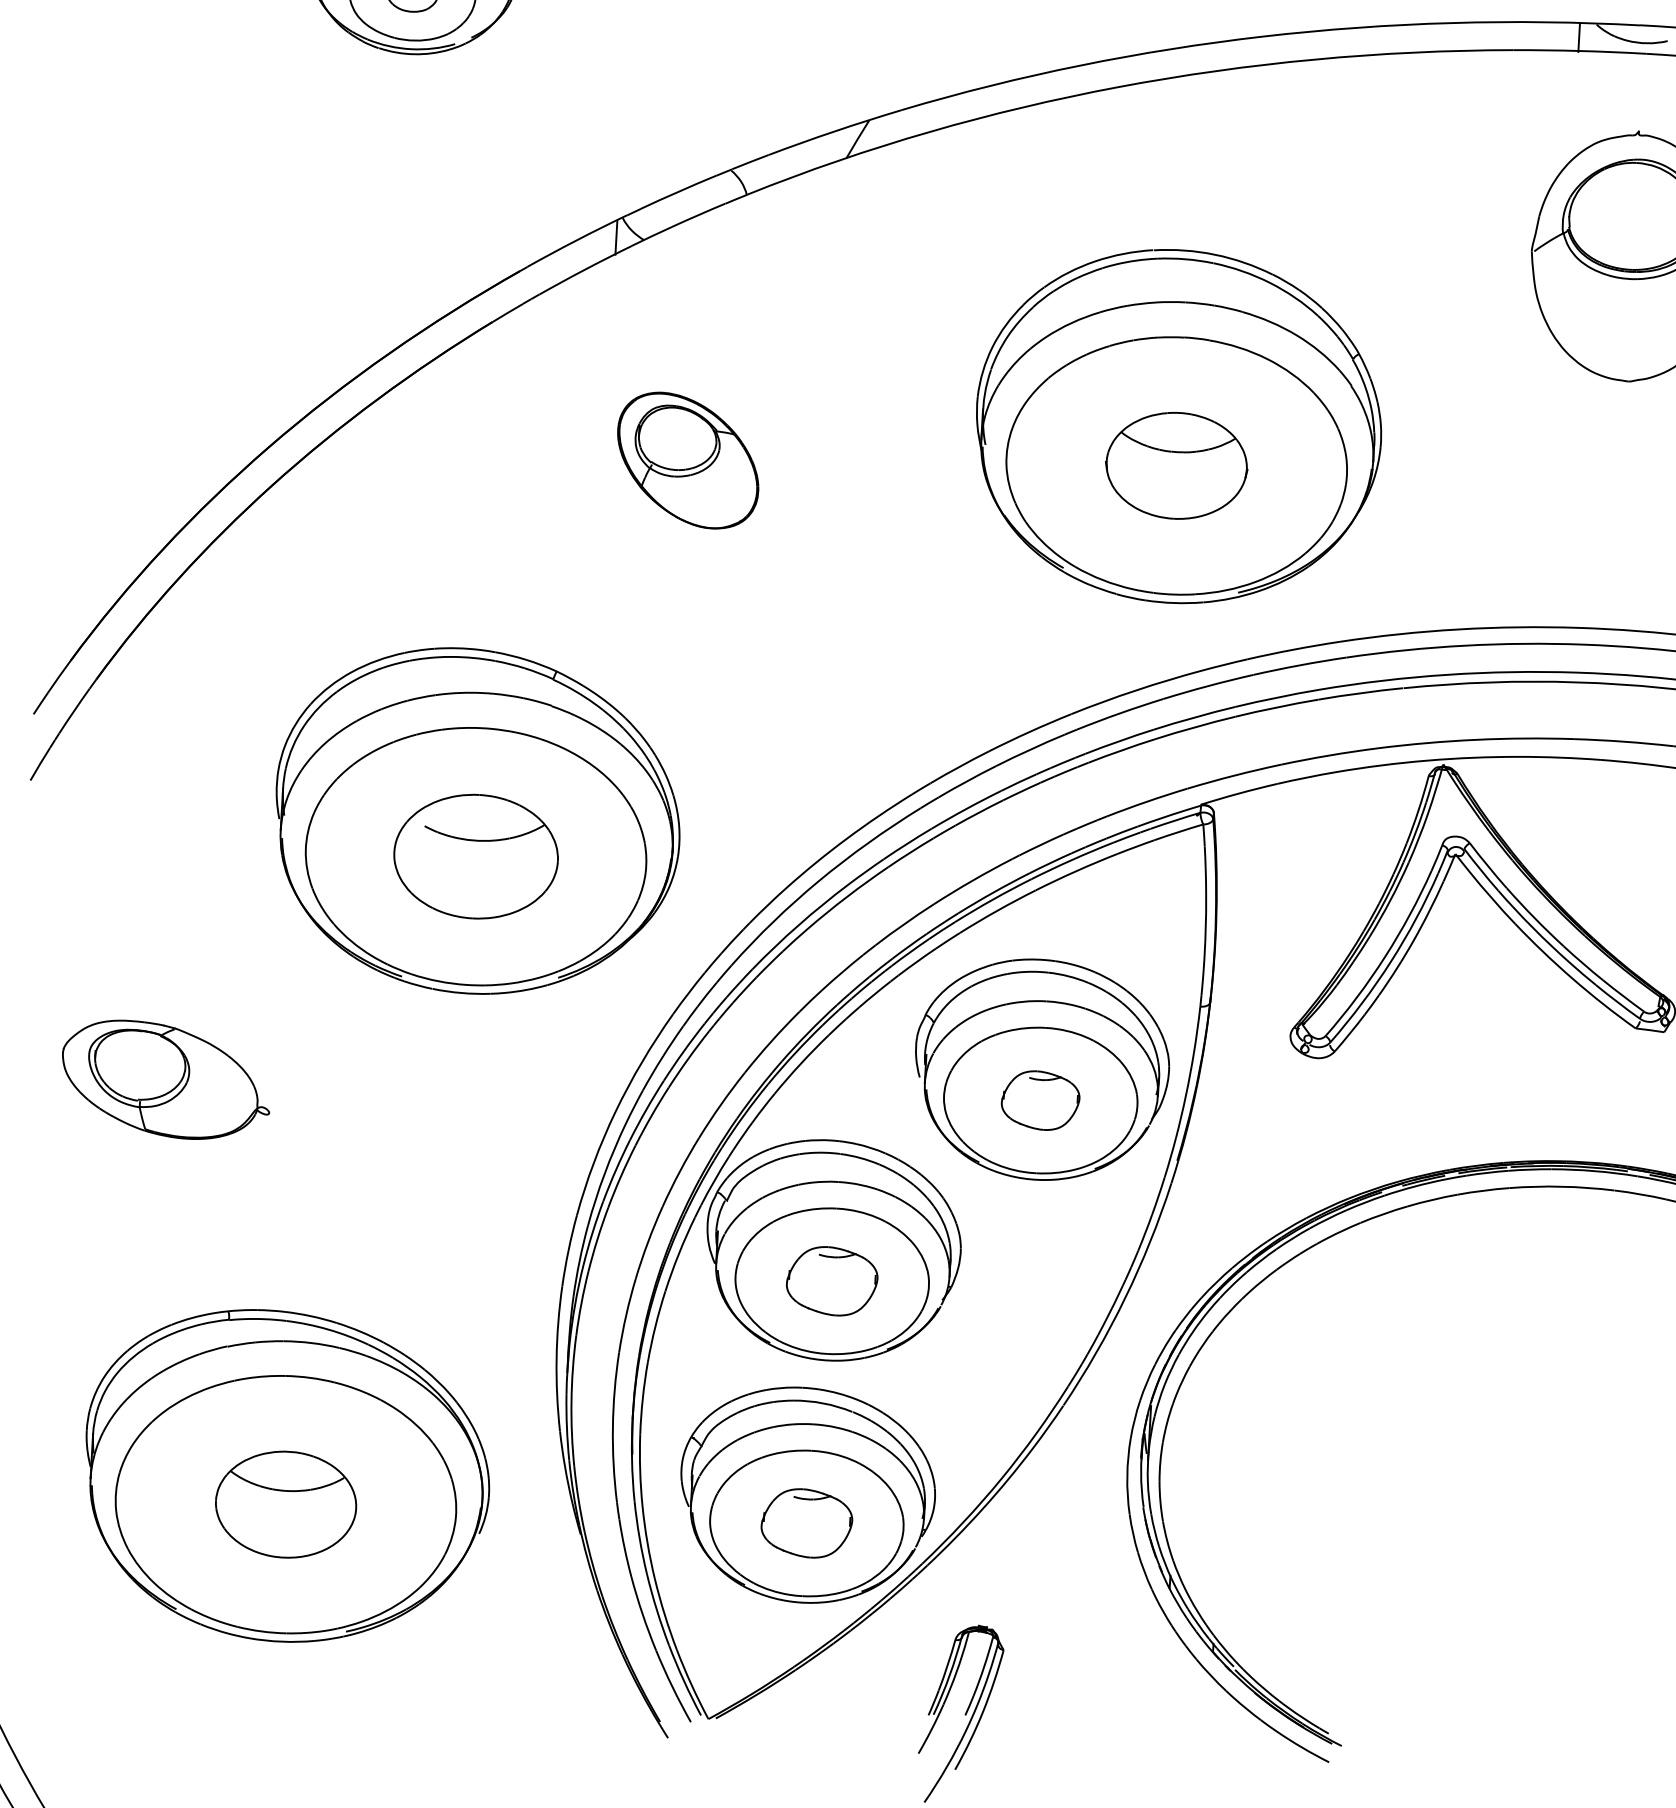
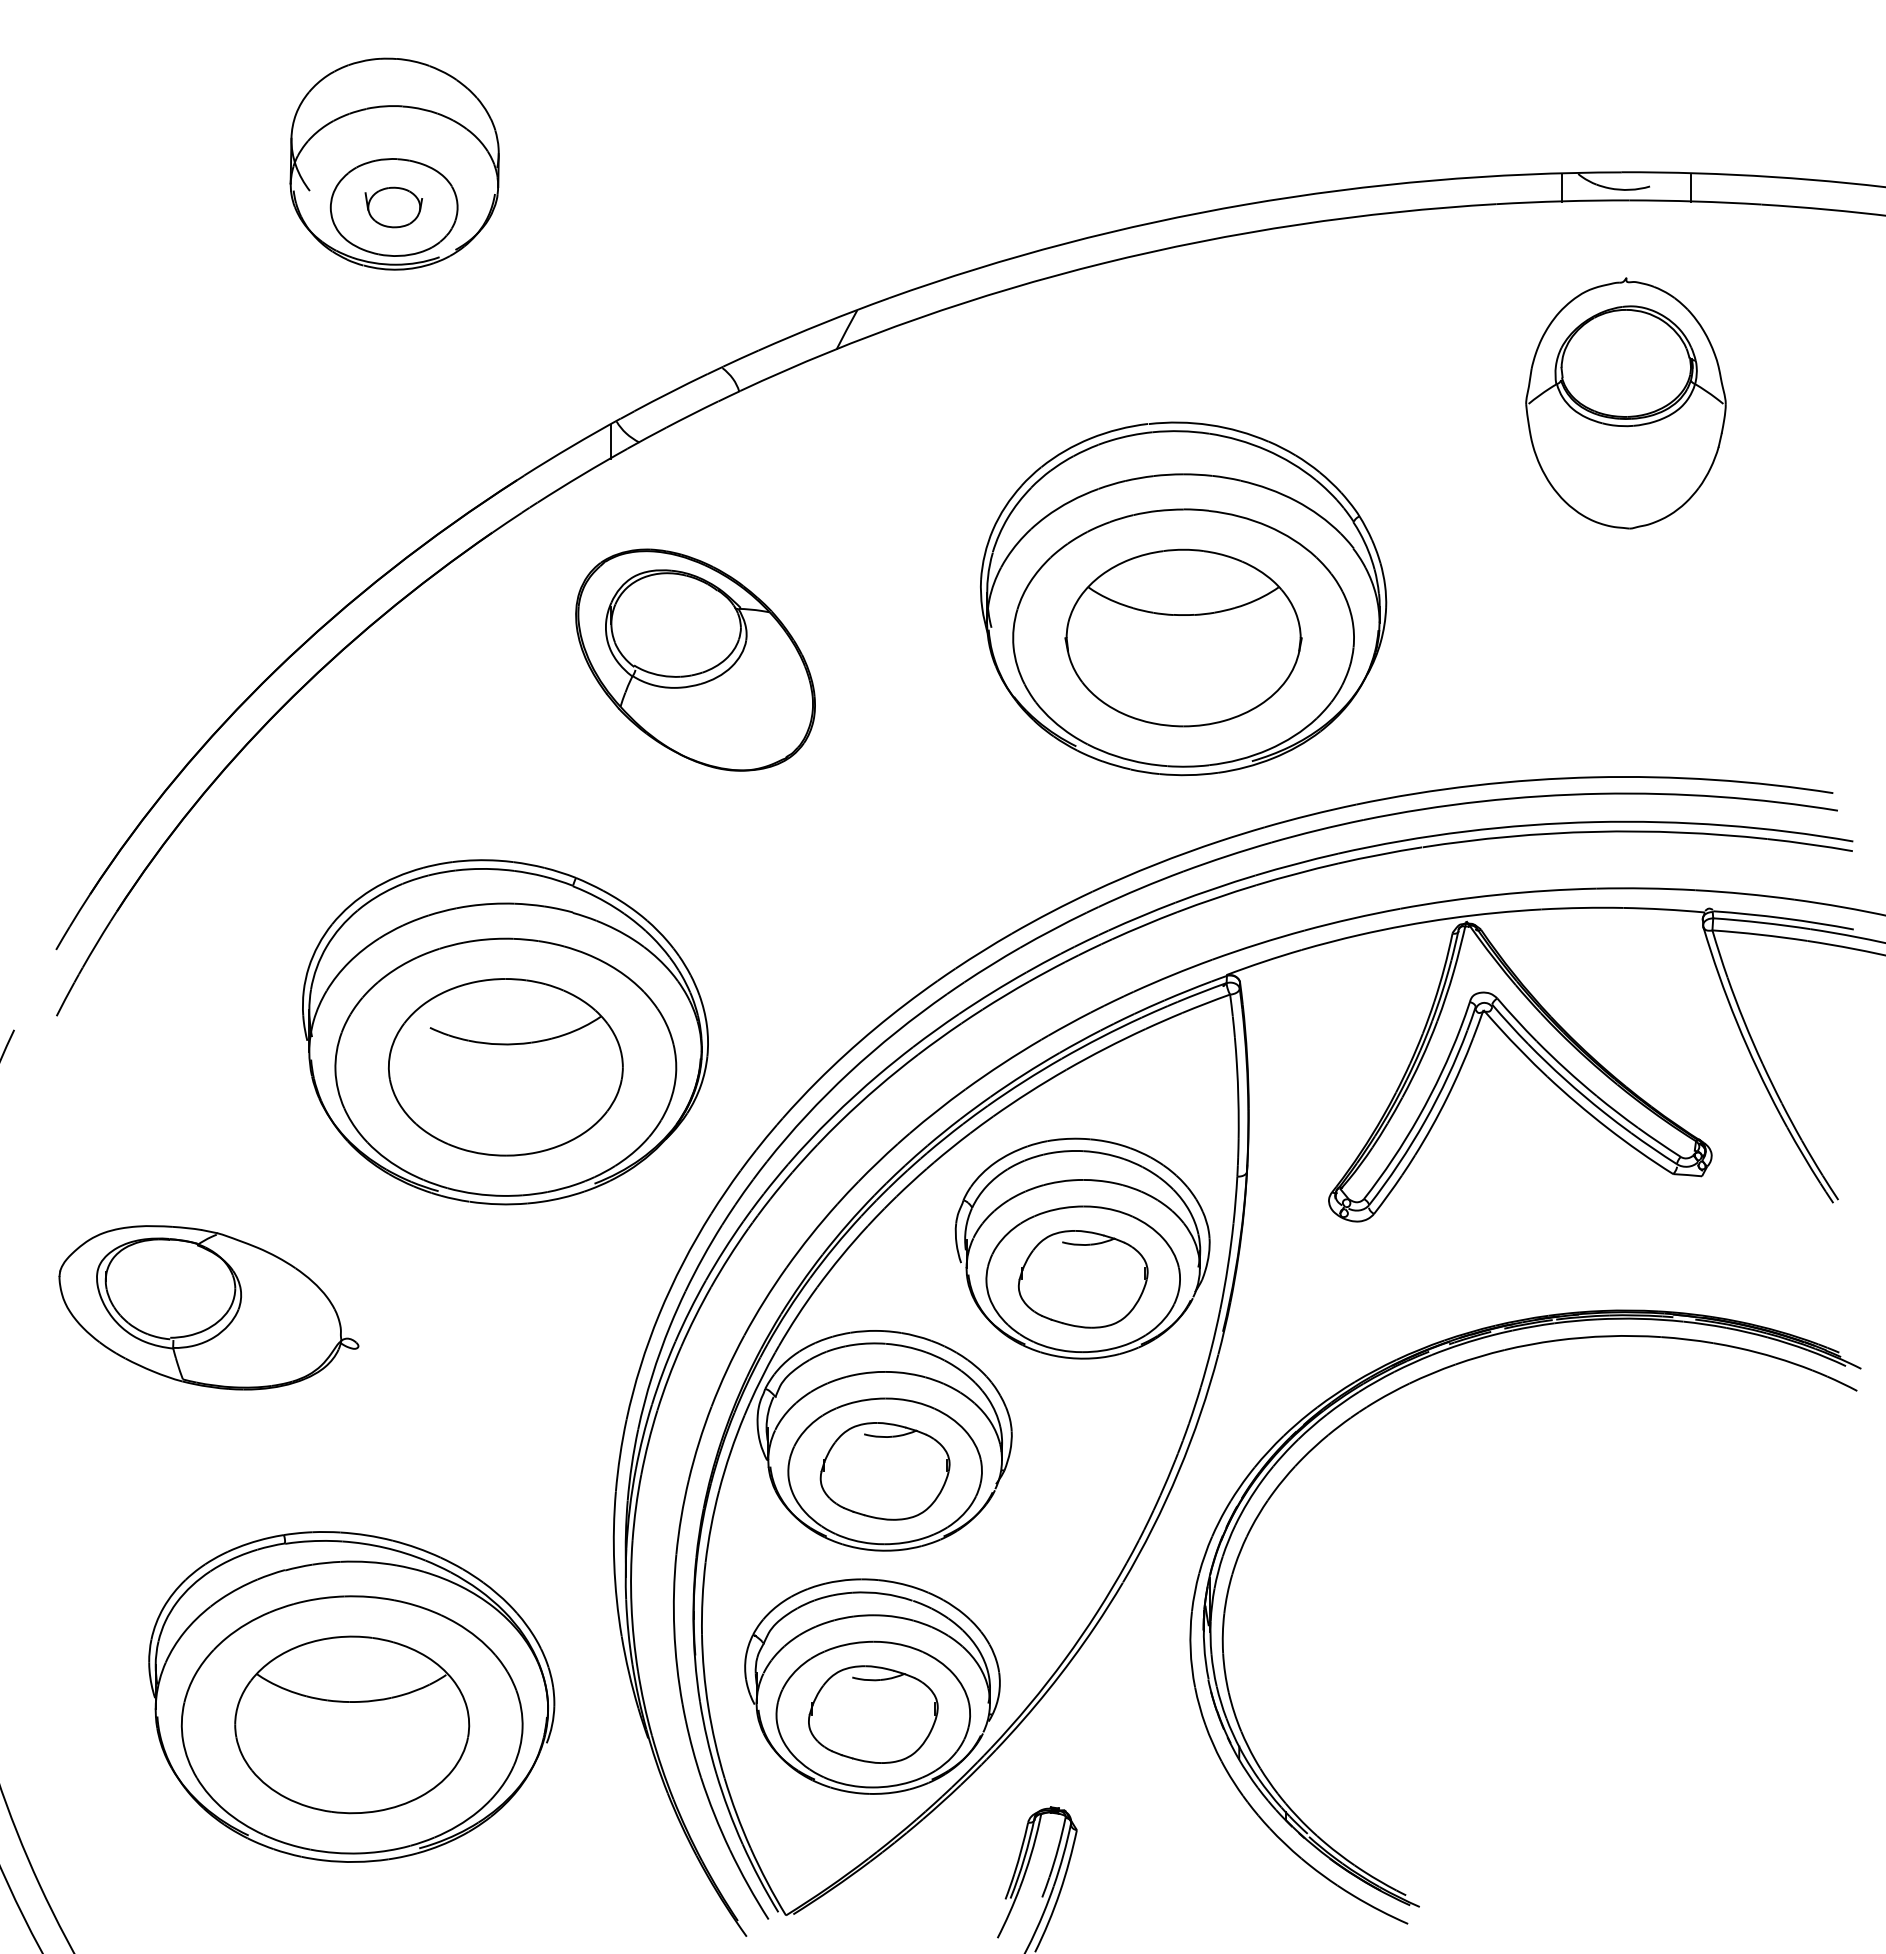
part: (688, 460) -> (695, 659), size x1.67
part: (1176, 465) -> (1183, 637), size x1.67
part: (475, 856) -> (505, 1067), size x1.43
part: (165, 1079) -> (208, 1307), size x1.43
part: (1039, 1100) -> (1082, 1279), size x1.67
part: (831, 1281) -> (884, 1471), size x1.43
part: (286, 1504) -> (352, 1724), size x1.67
part: (807, 1523) -> (873, 1714), size x1.43

